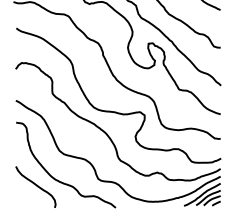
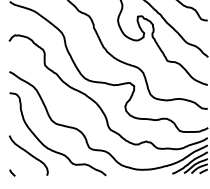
line: (18, 204) -> (11, 172), added

